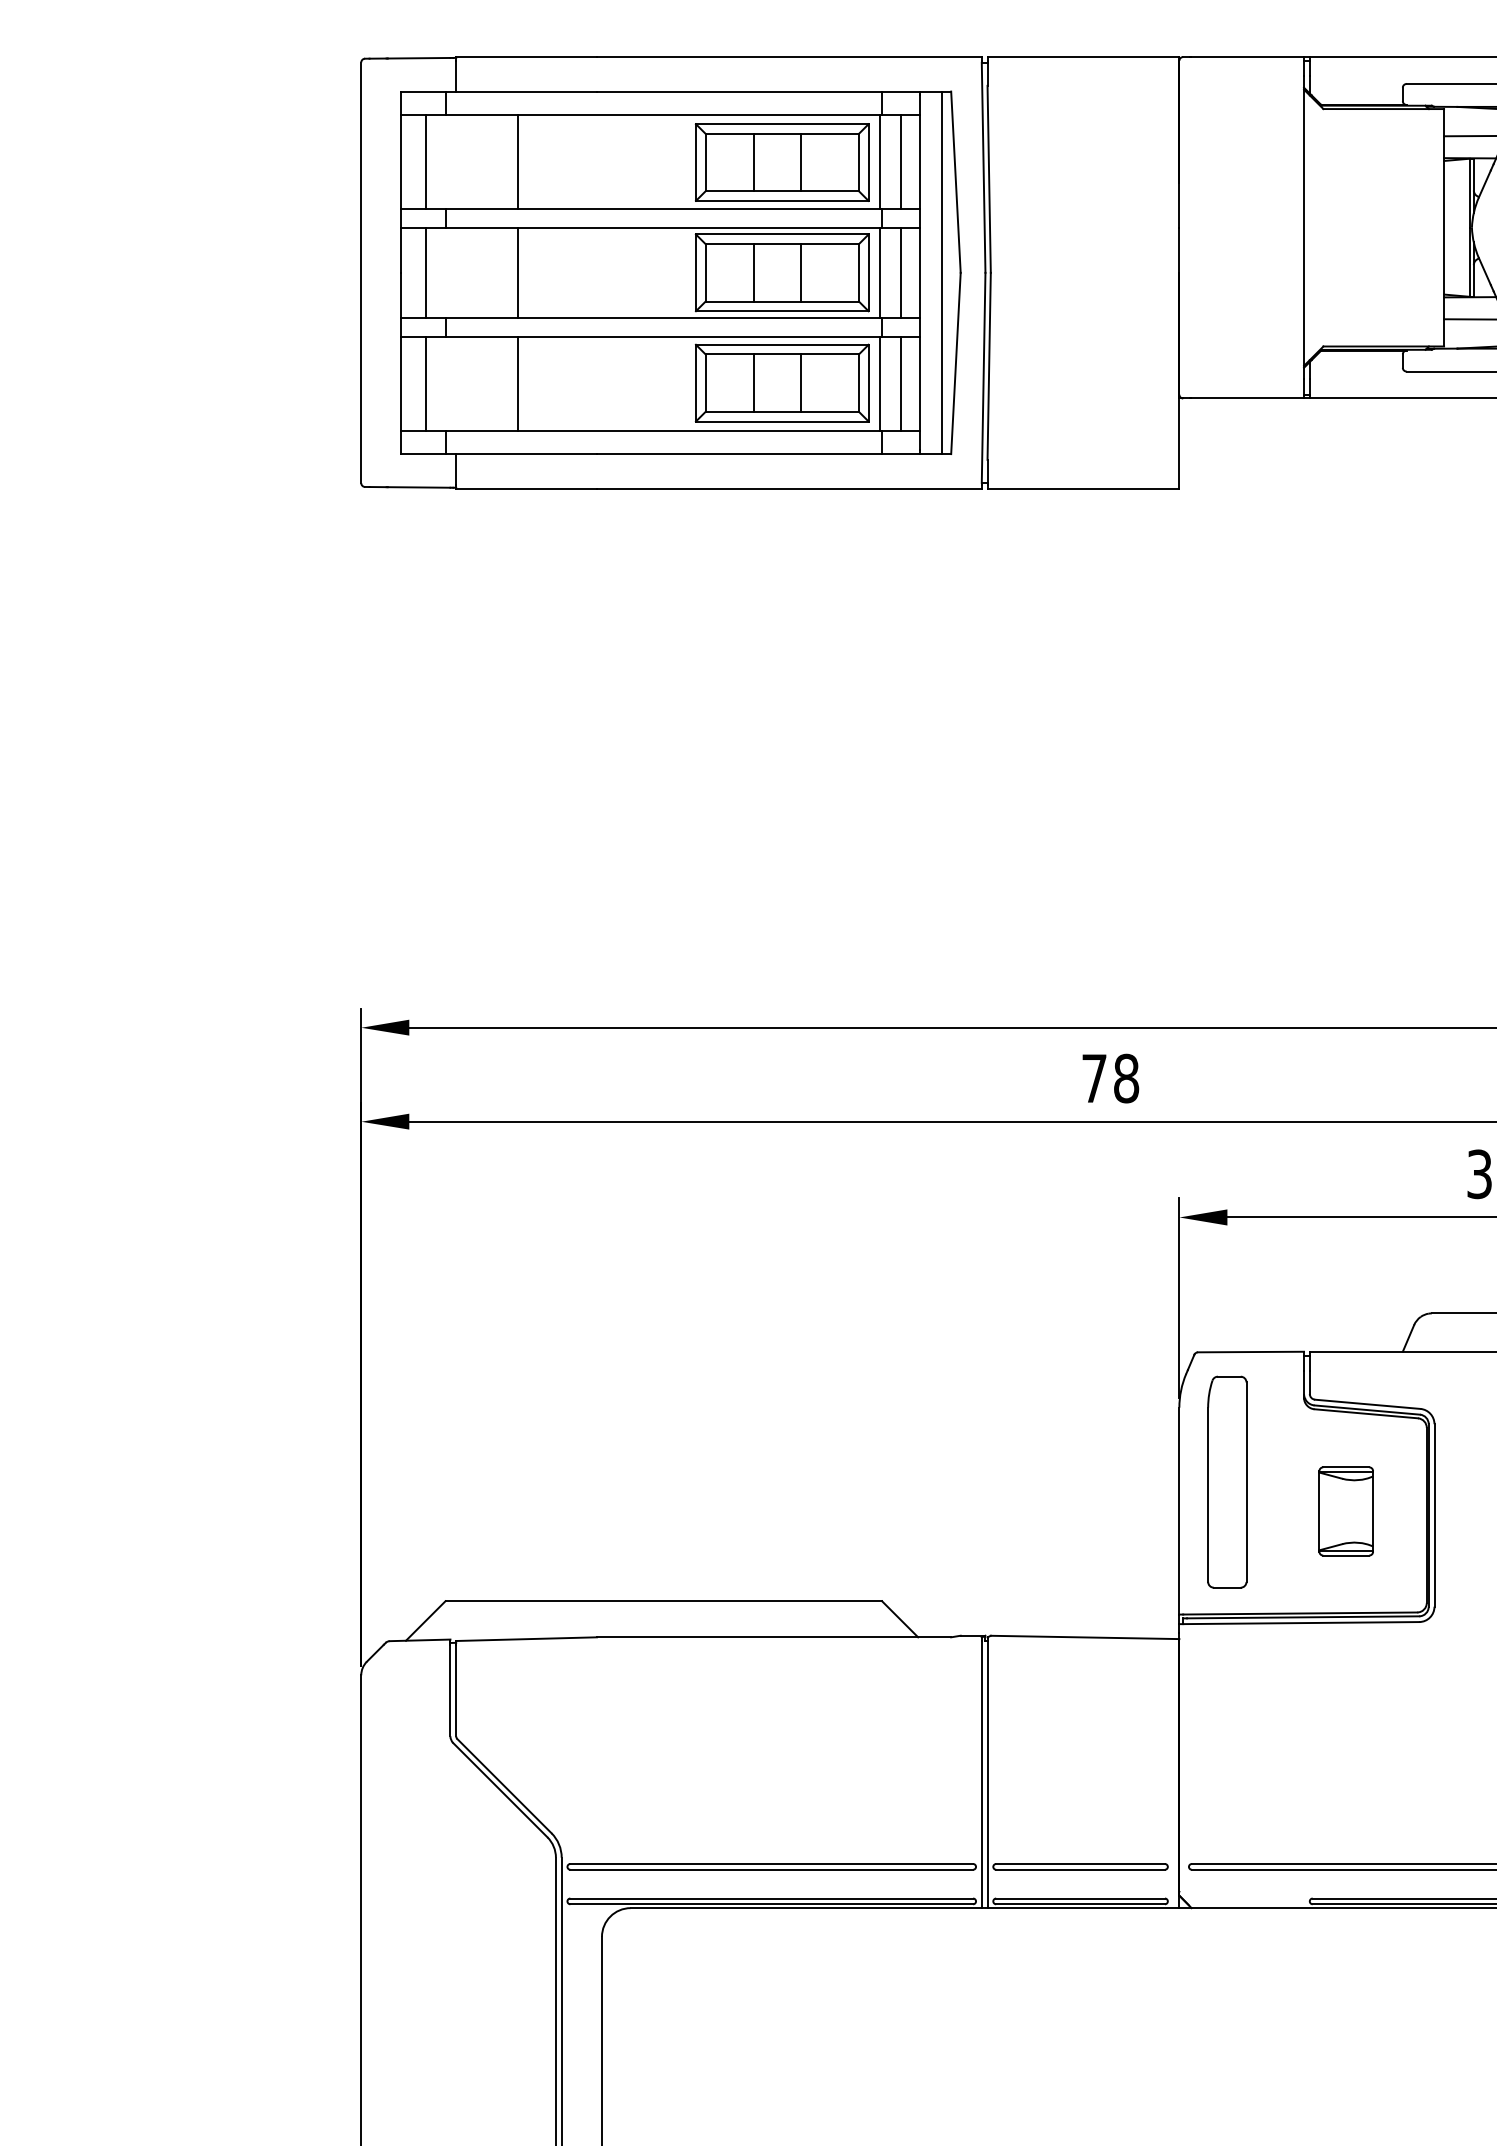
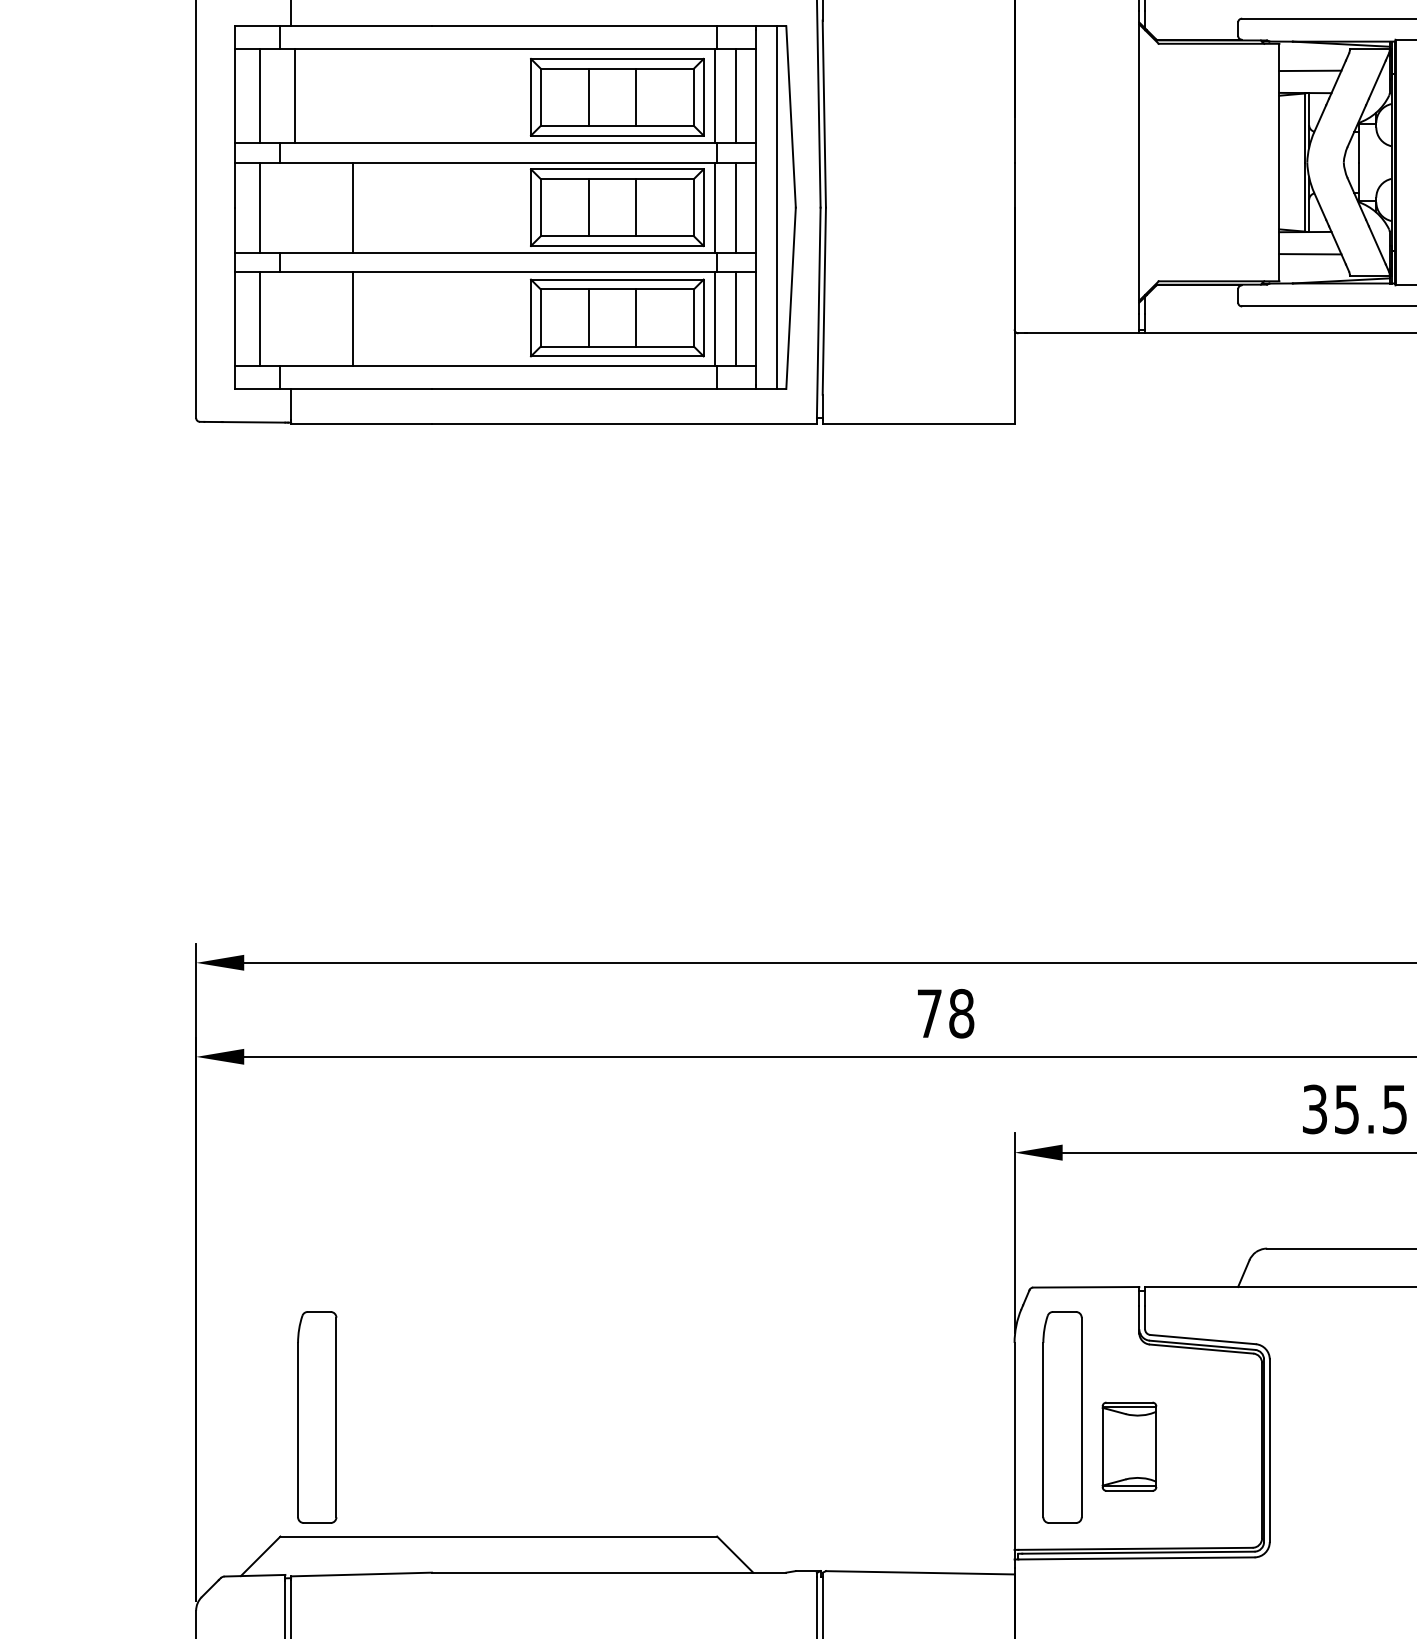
line: (517, 161) -> (294, 96), moved
part: (482, 1481) -> (317, 1416), added
part: (1345, 1511) -> (1128, 1446), moved

